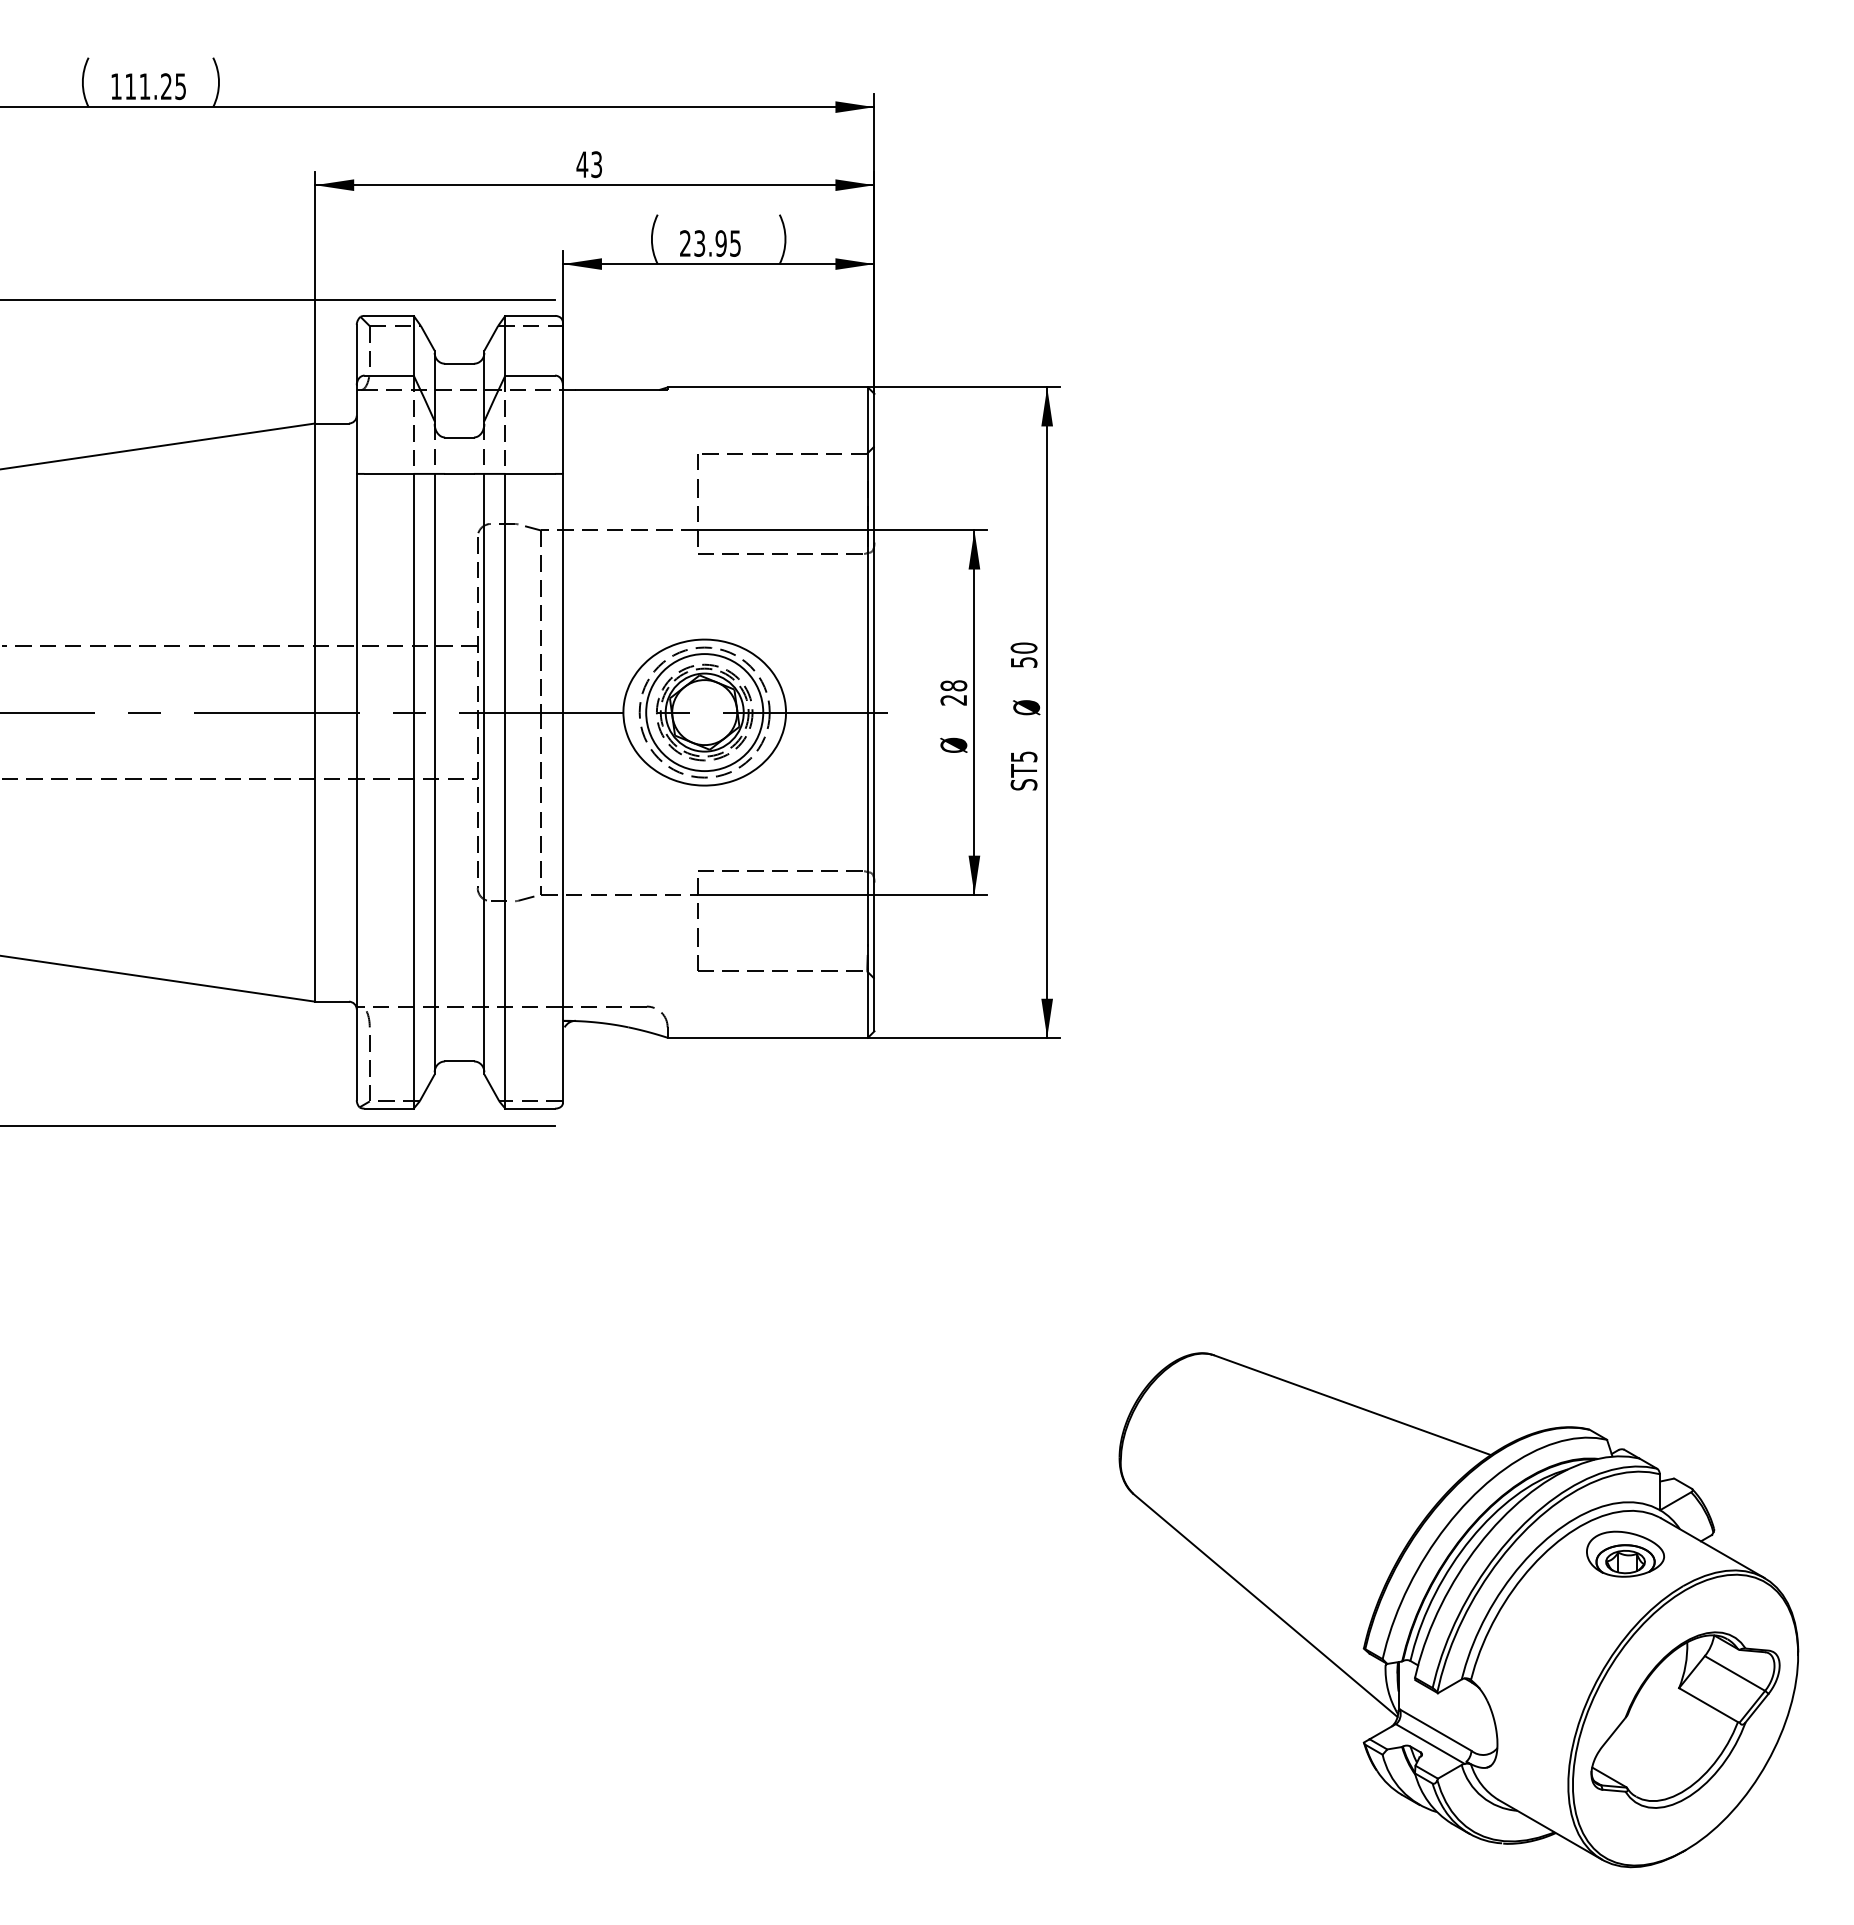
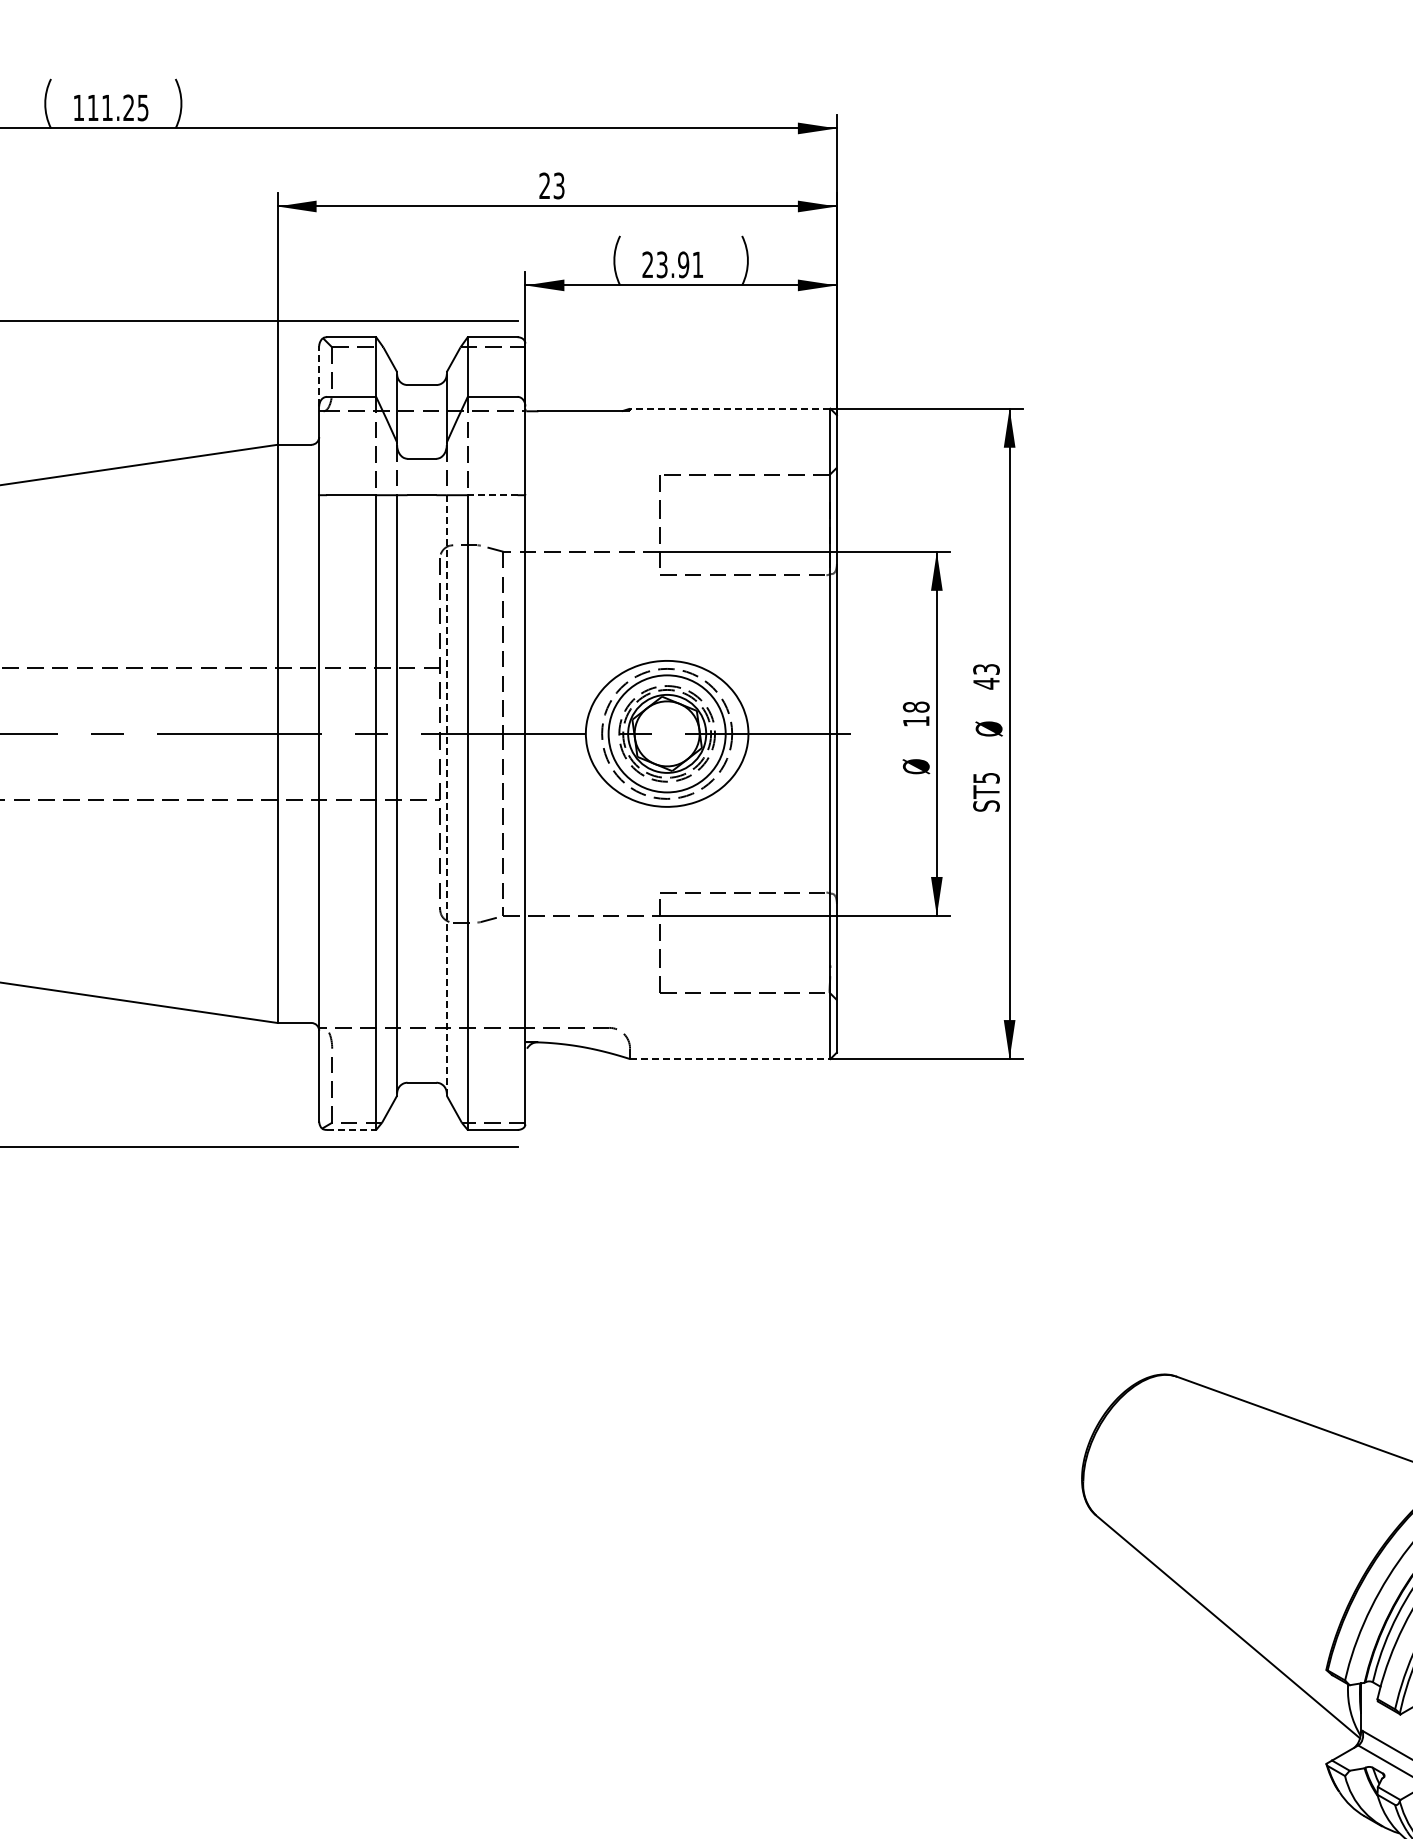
text: (582, 164) -> (544, 185), 43 -> 23
text: (735, 243) -> (697, 264), 23.95 -> 23.91
line: (356, 354) -> (318, 375), solid -> dashed
line: (767, 387) -> (729, 408), solid -> dashed
line: (530, 473) -> (492, 494), solid -> dashed
text: (1023, 655) -> (985, 676), 50 -> 43
text: (953, 700) -> (915, 721), 28 -> 18
line: (484, 773) -> (446, 794), solid -> dashed
line: (768, 1037) -> (730, 1058), solid -> dashed
line: (389, 1108) -> (351, 1129), solid -> dashed

